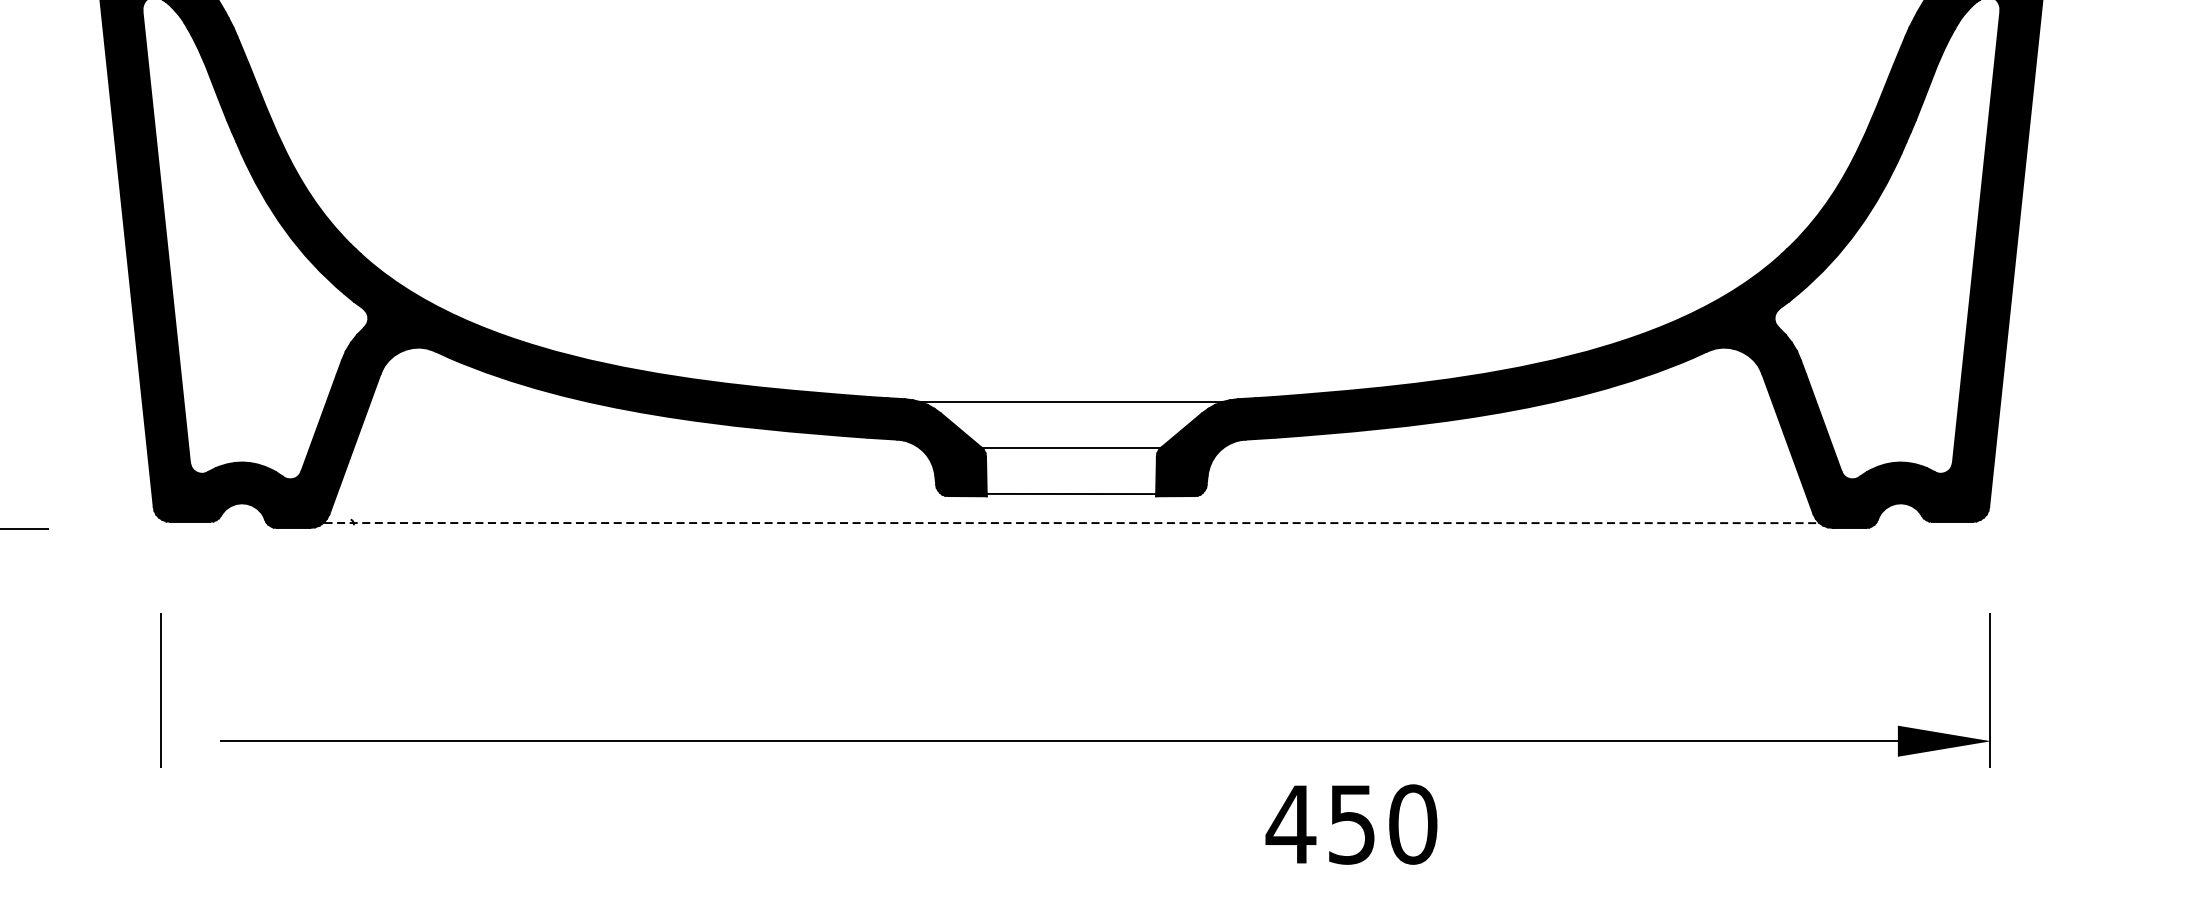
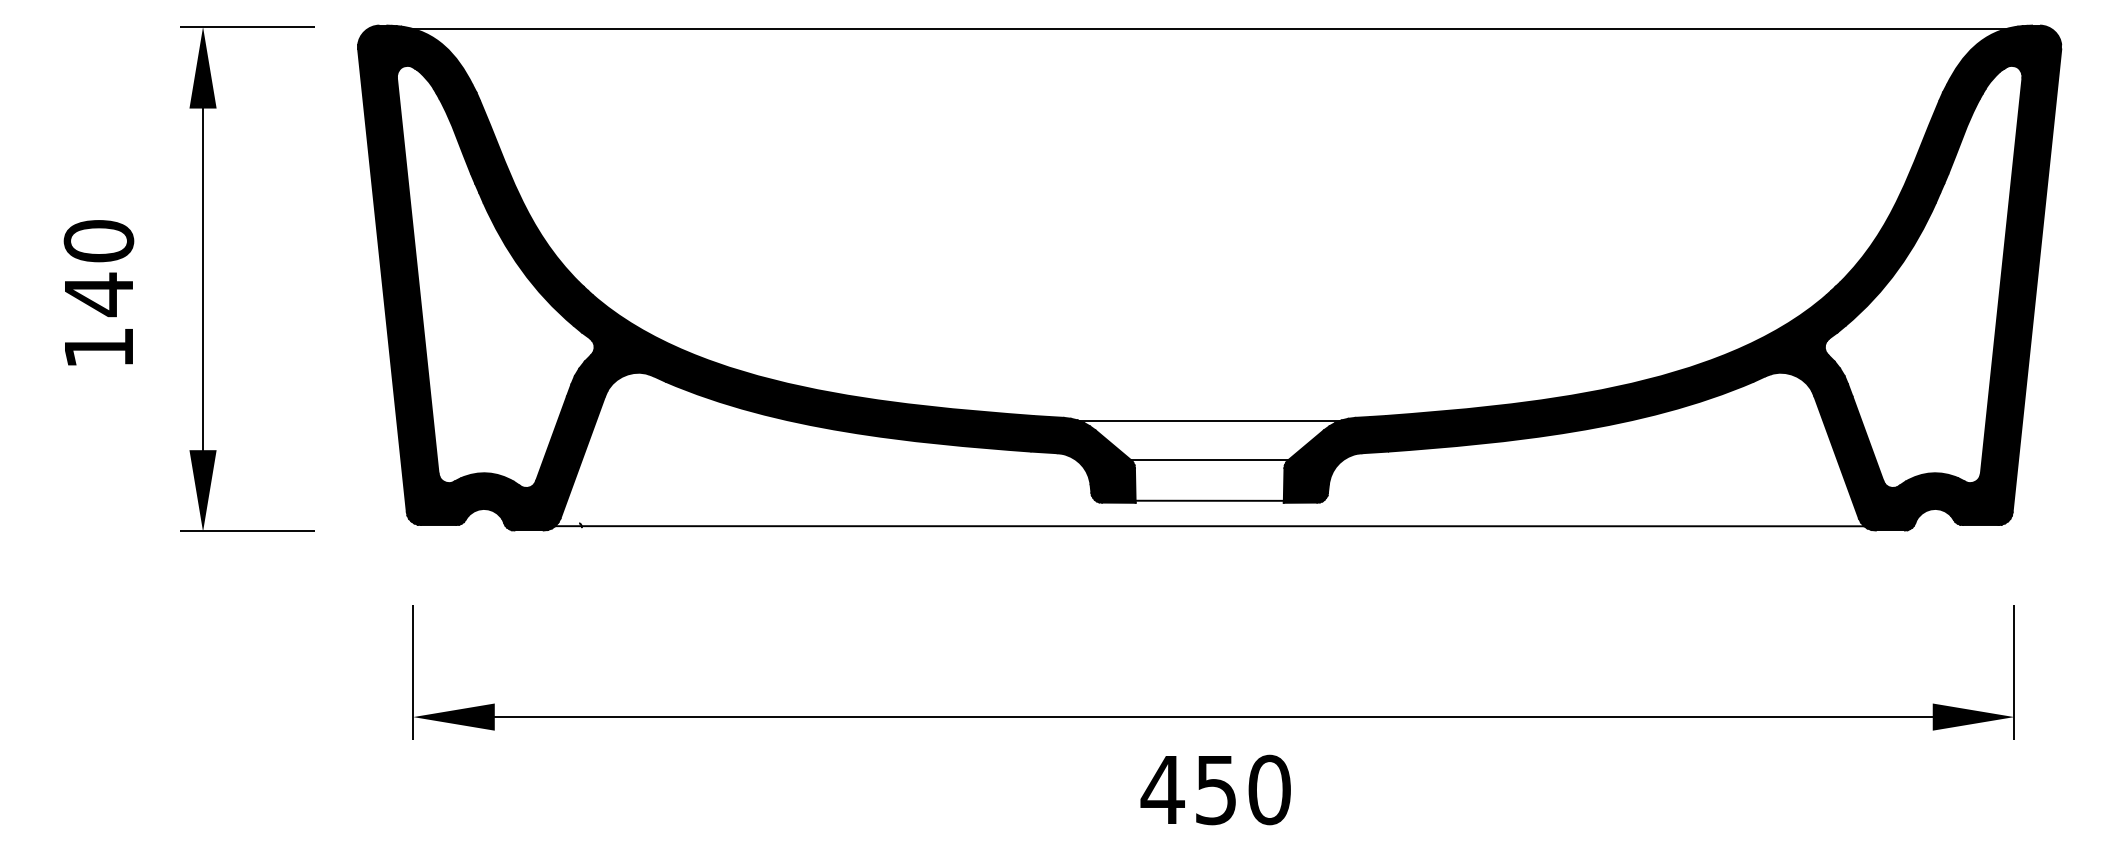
line: (1072, 523) -> (1210, 526), dashed -> solid
fill: (207, 740) -> (453, 716), added
text: (1351, 823) -> (1215, 789), moved

